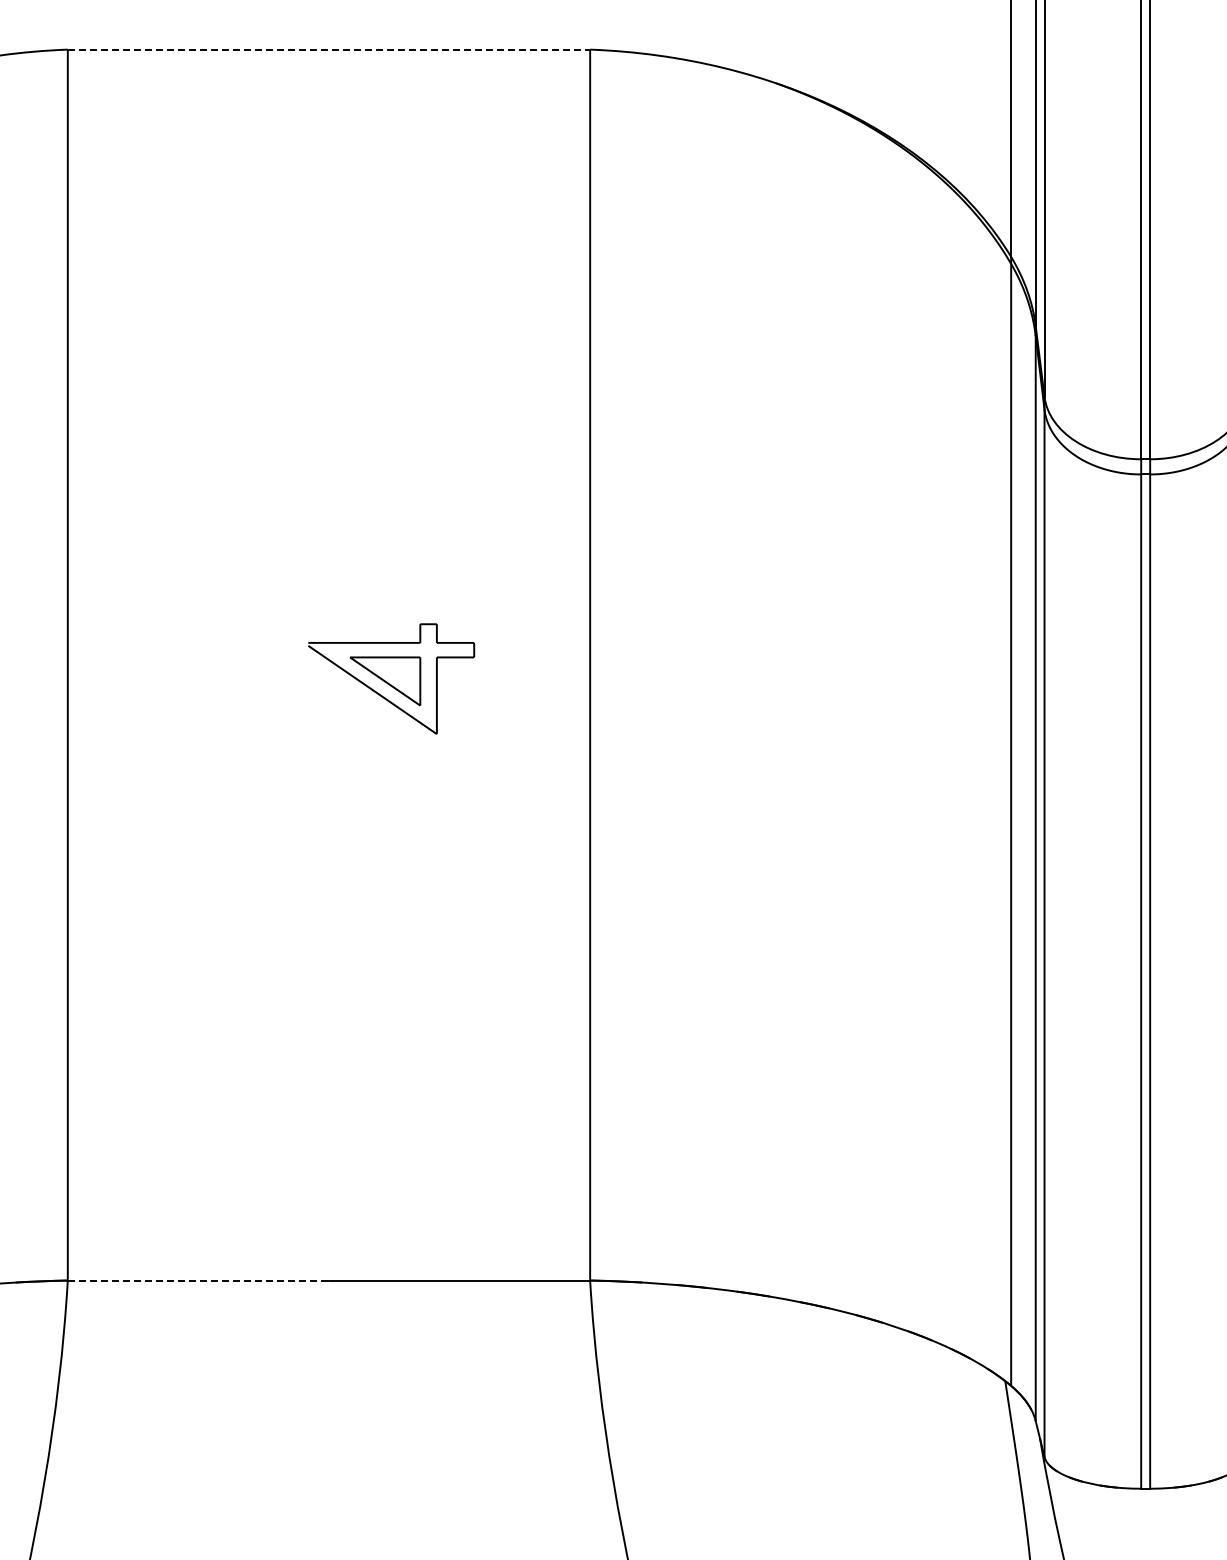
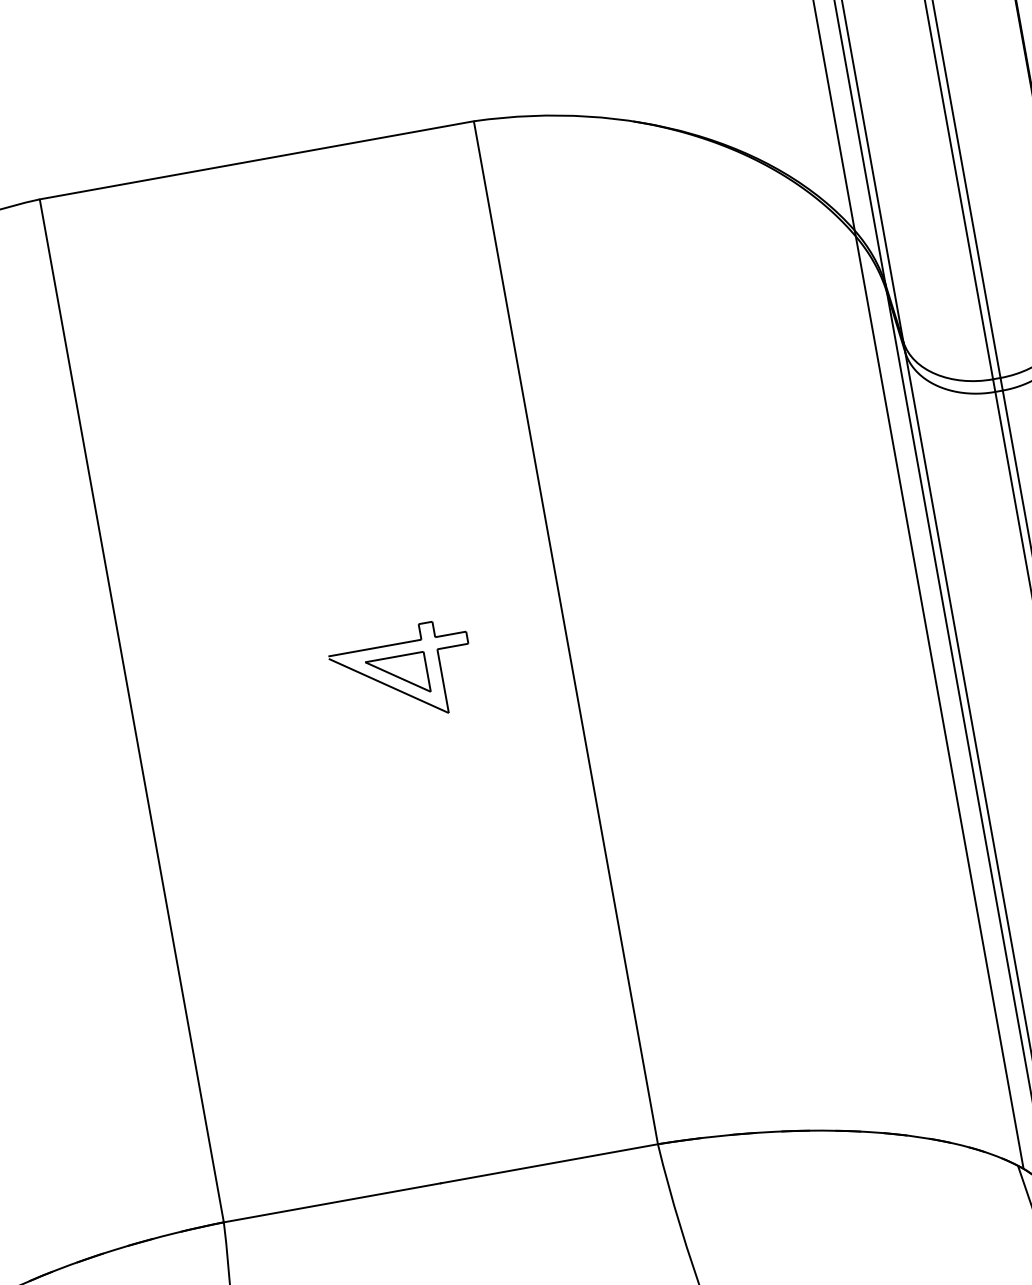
line: (329, 49) -> (257, 160), dashed -> solid
line: (198, 1280) -> (332, 1202), dashed -> solid

